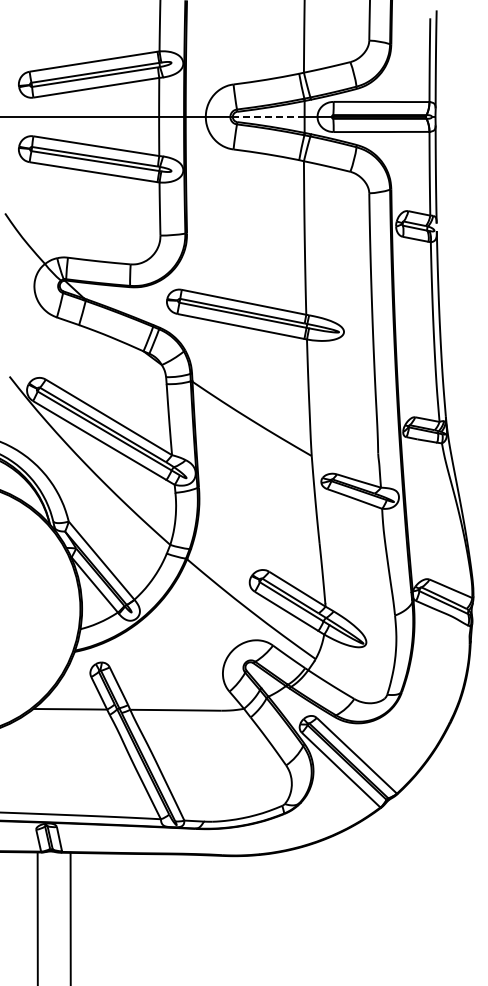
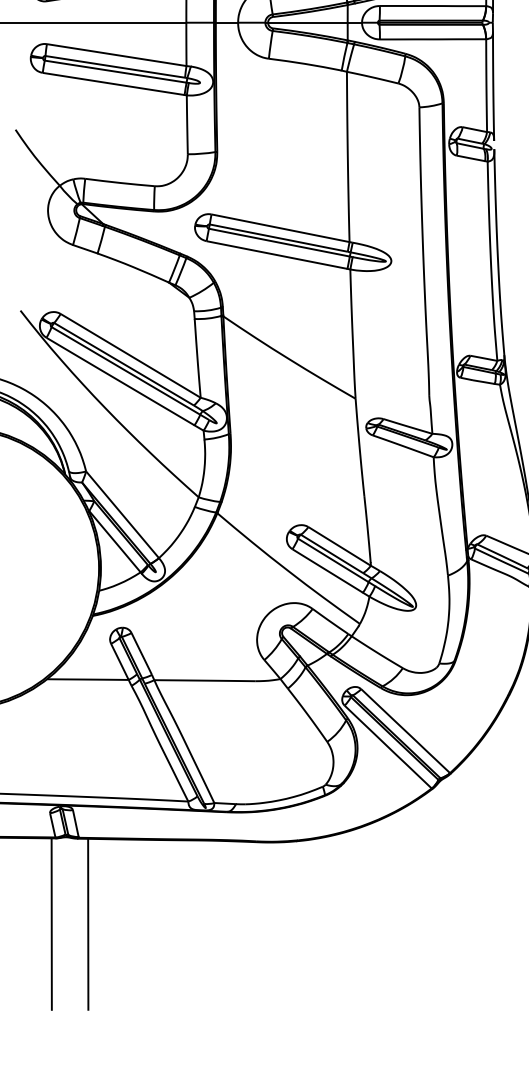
line: (268, 116) -> (307, 22), dashed -> solid

